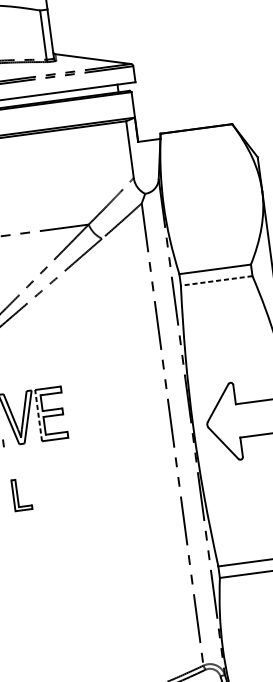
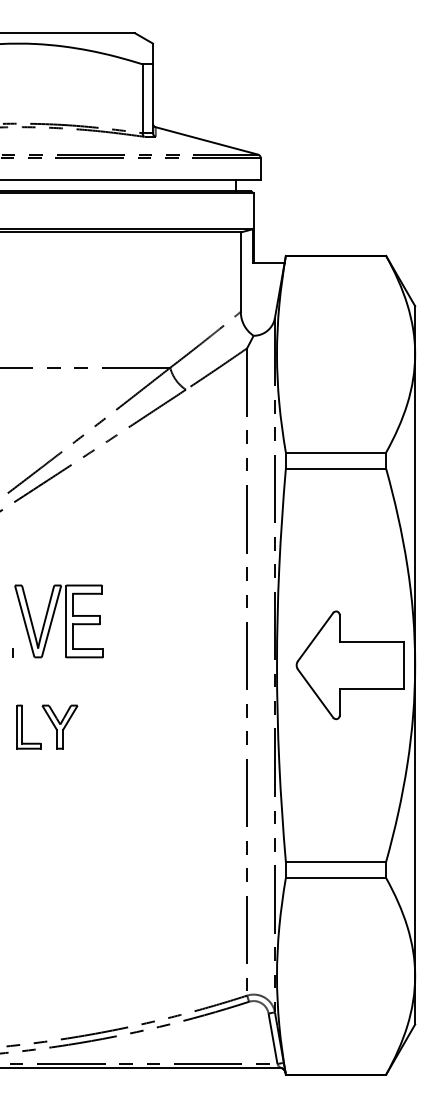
line: (216, 280) -> (335, 468), dashed -> solid
line: (38, 415) -> (66, 621), dashed -> solid
part: (43, 491) -> (59, 726), added

